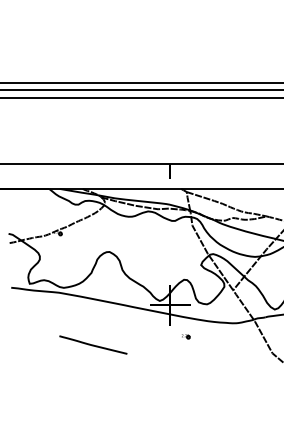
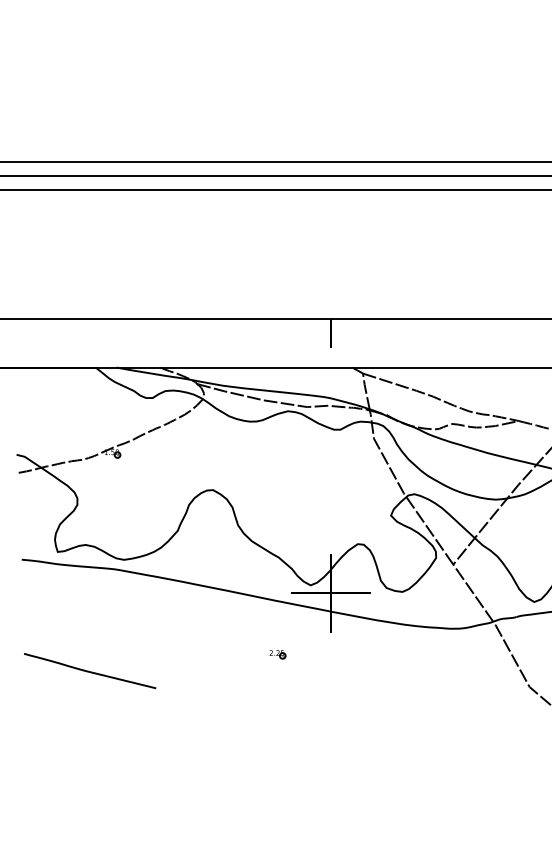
part: (186, 336) -> (278, 654), moved
line: (93, 344) -> (90, 669), moved

